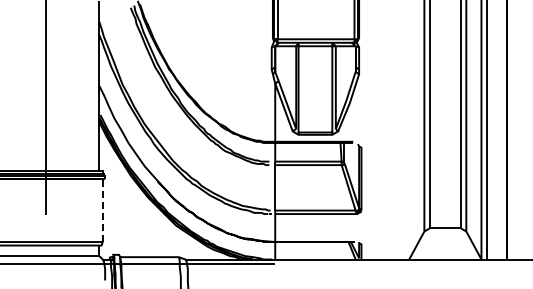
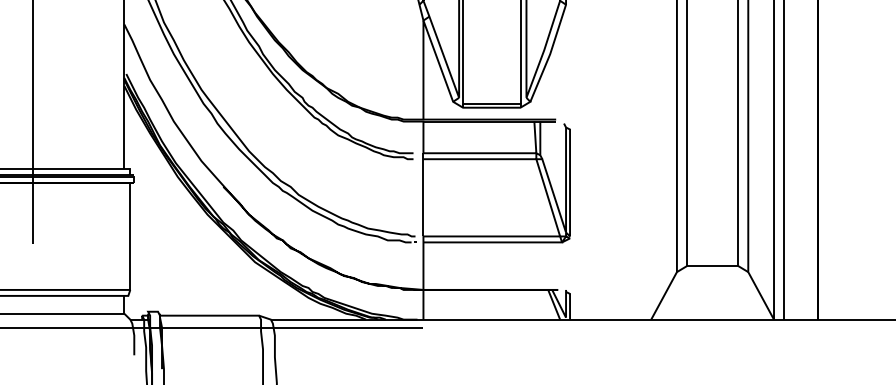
line: (102, 210) -> (129, 236), dashed -> solid

